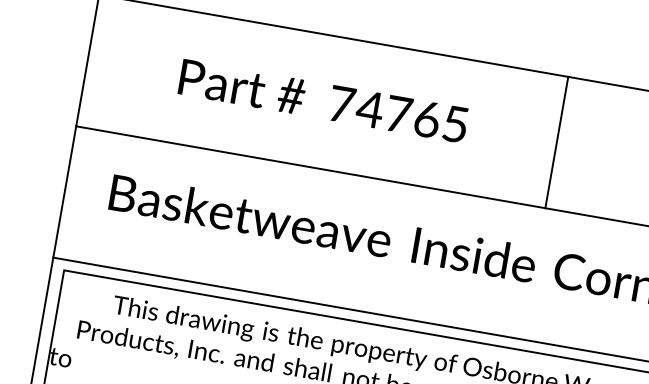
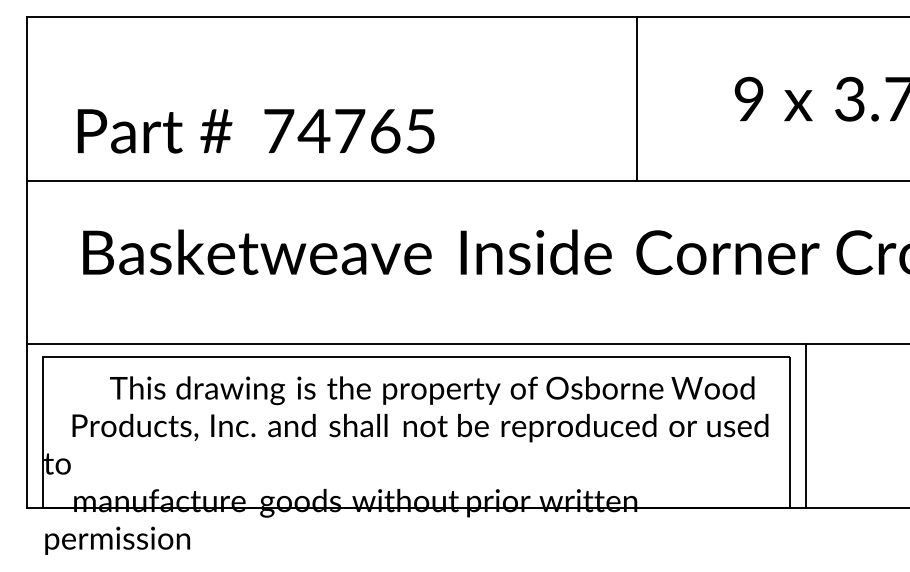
text: (323, 101) -> (255, 131), moved
line: (556, 142) -> (636, 98), moved

